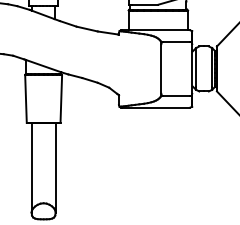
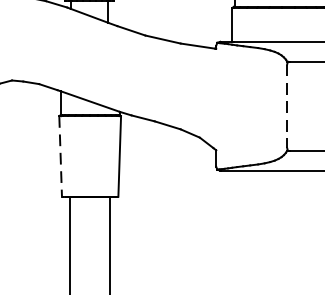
line: (161, 68) -> (287, 105), solid -> dashed
line: (26, 99) -> (61, 157), solid -> dashed

